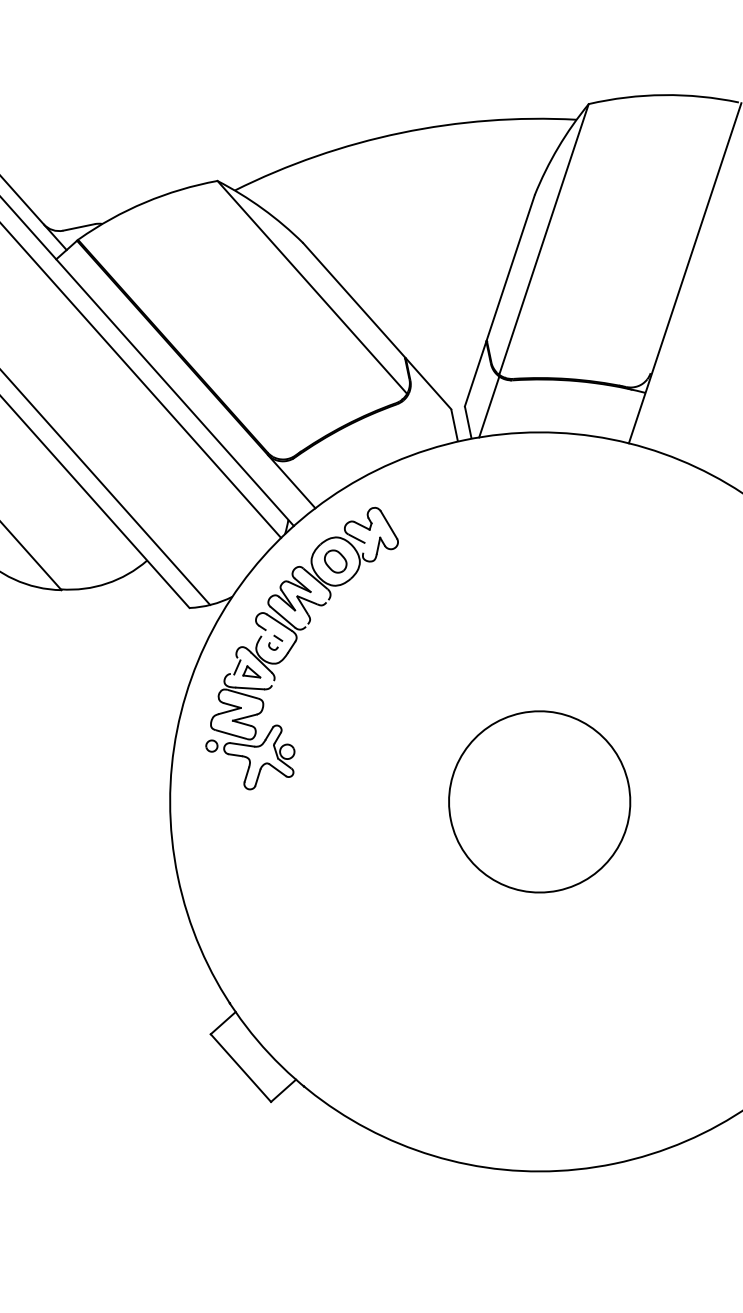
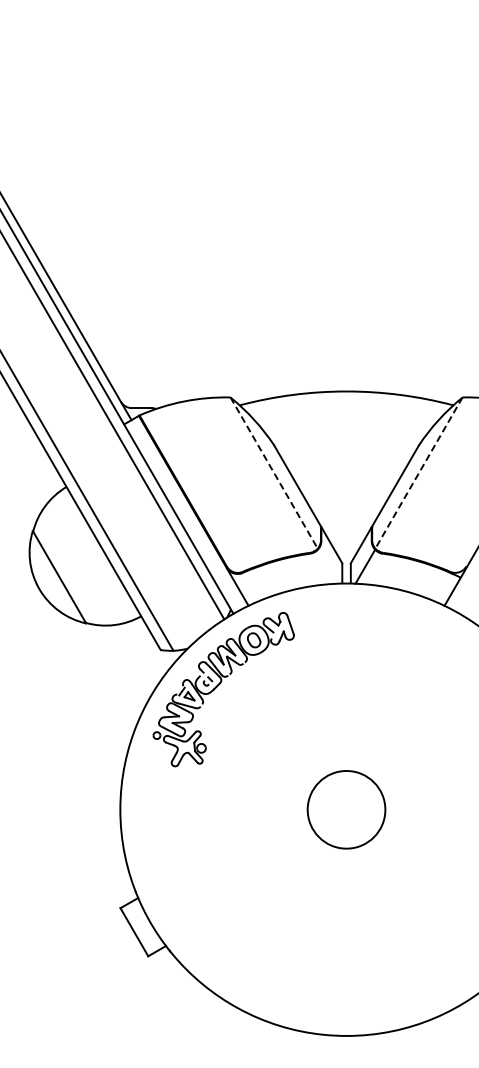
line: (543, 240) -> (418, 473), solid -> dashed
line: (313, 287) -> (274, 473), solid -> dashed
circle: (539, 801) -> (346, 809), size x0.7

